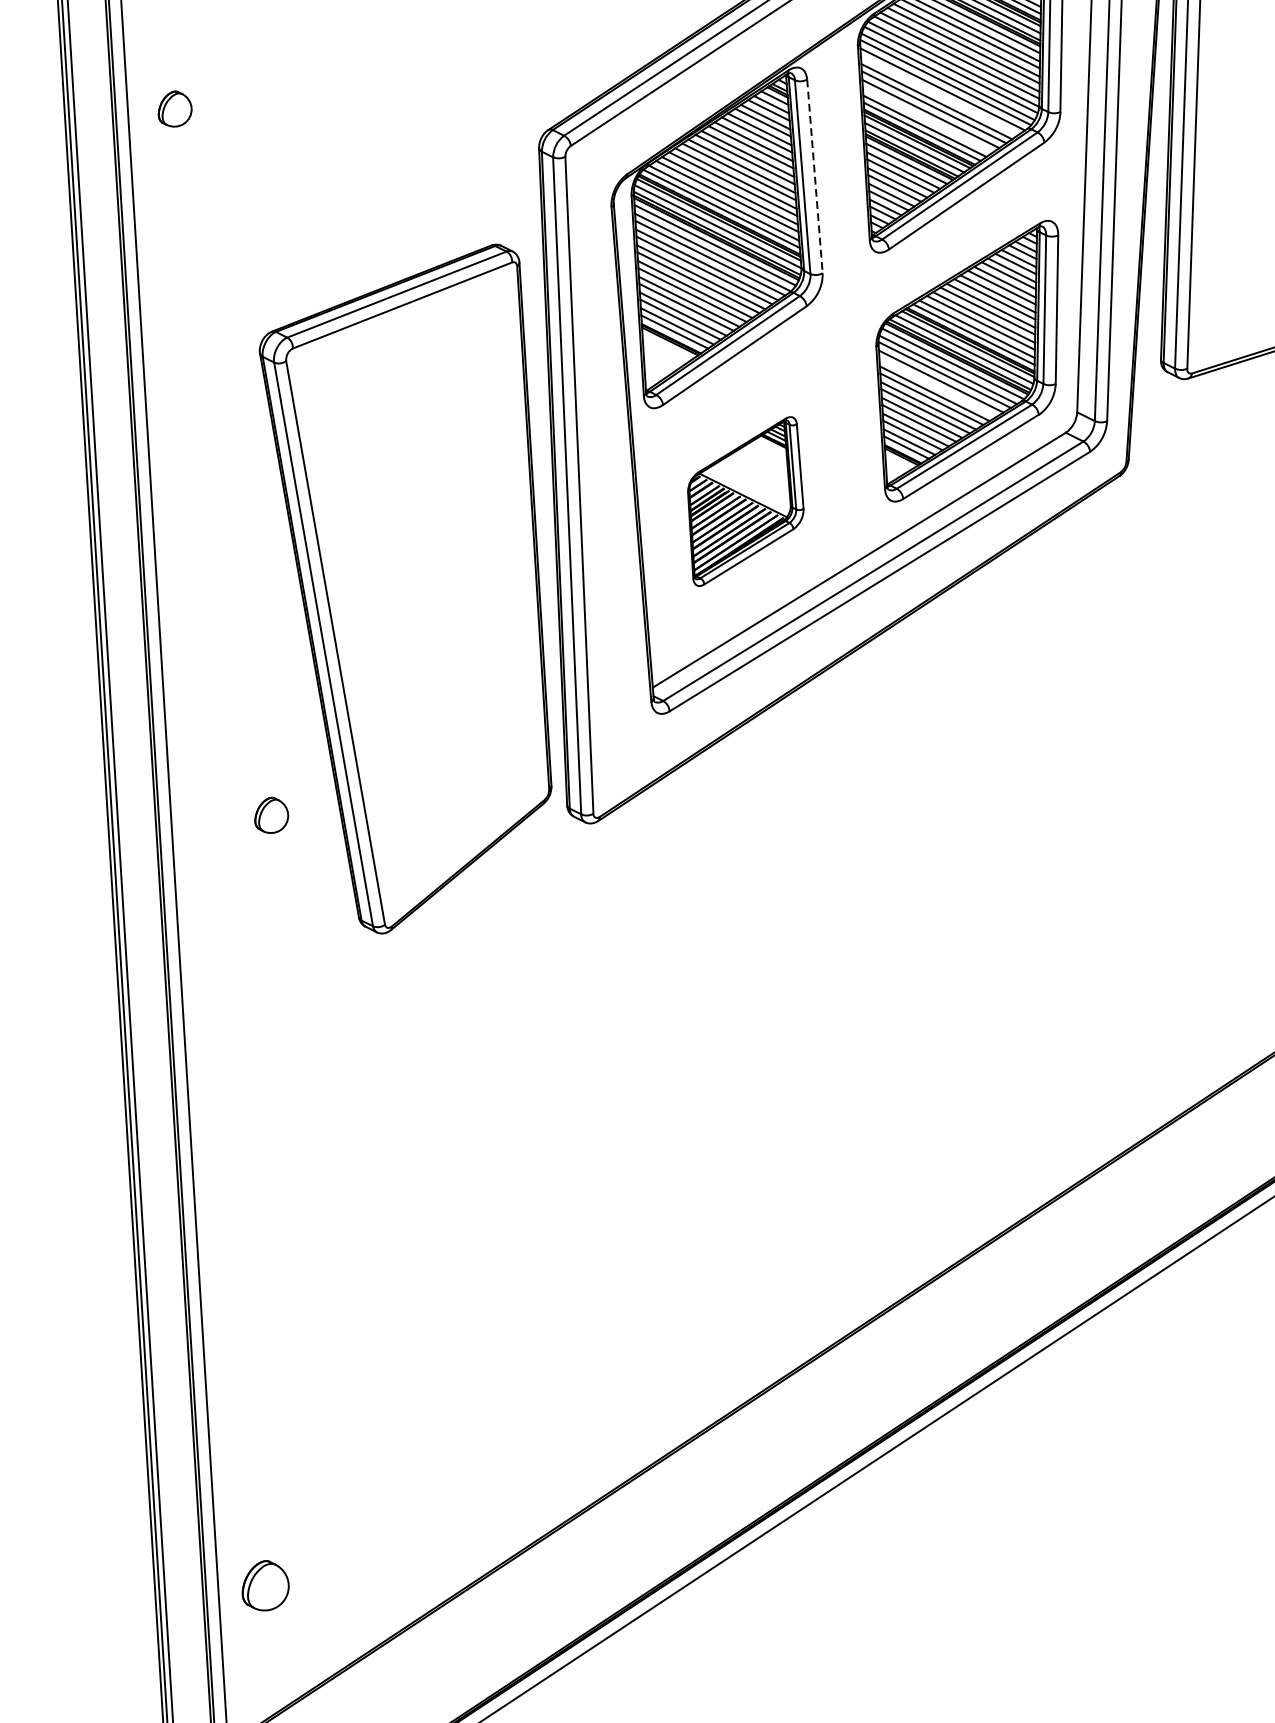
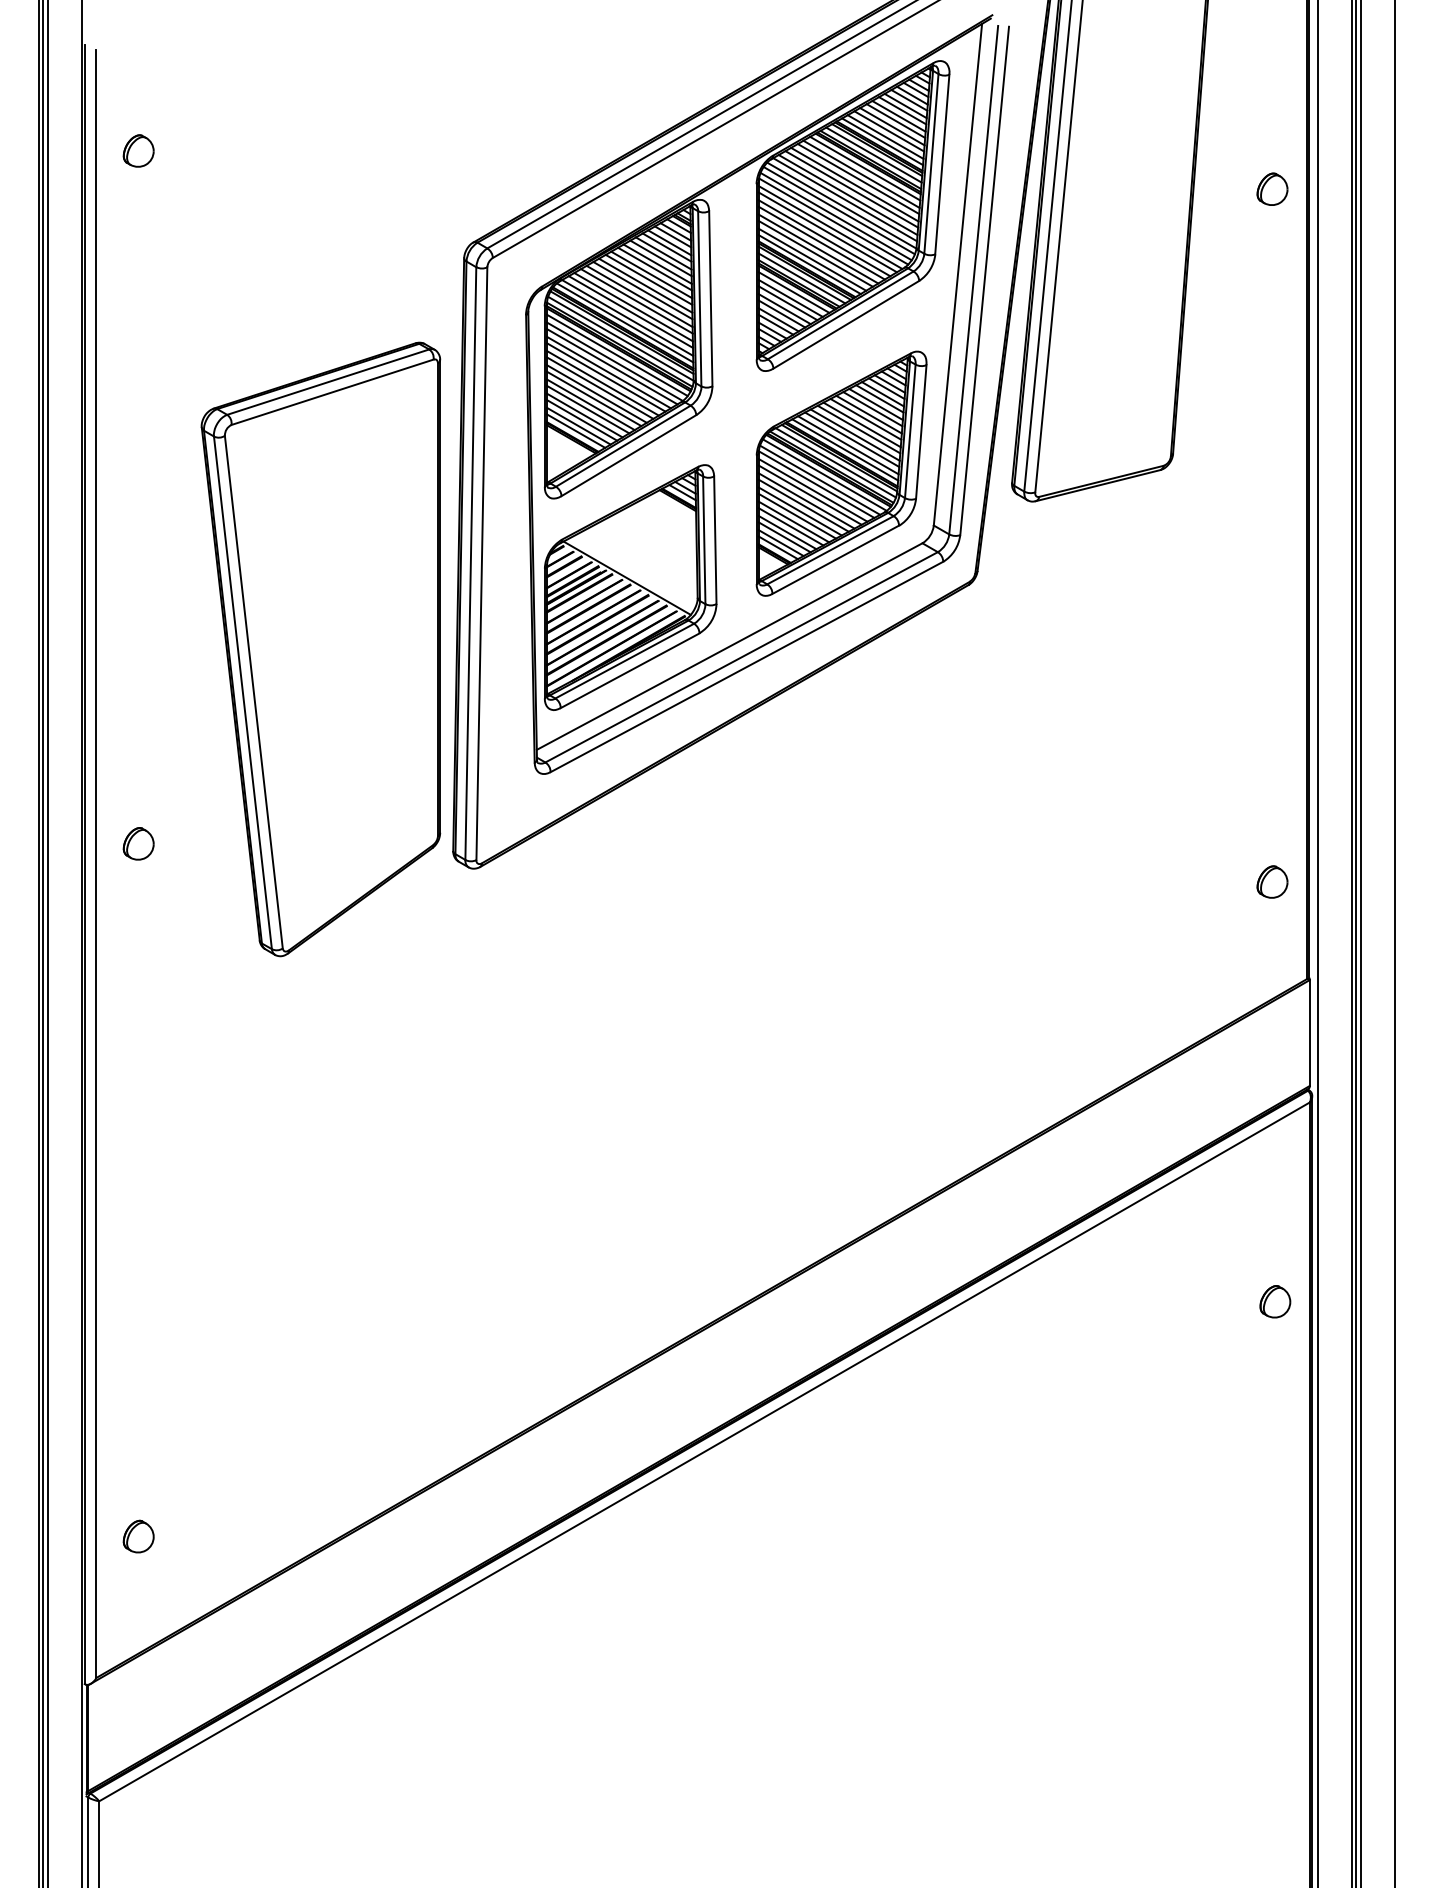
line: (939, 95) -> (827, 232), added
part: (174, 108) -> (138, 150), moved
line: (927, 119) -> (815, 253), added
line: (814, 176) -> (710, 298), dashed -> solid
line: (937, 386) -> (809, 494), added
part: (745, 501) -> (630, 587), size x1.67
part: (271, 815) -> (138, 843), moved
part: (265, 1585) -> (138, 1536), size x0.71

